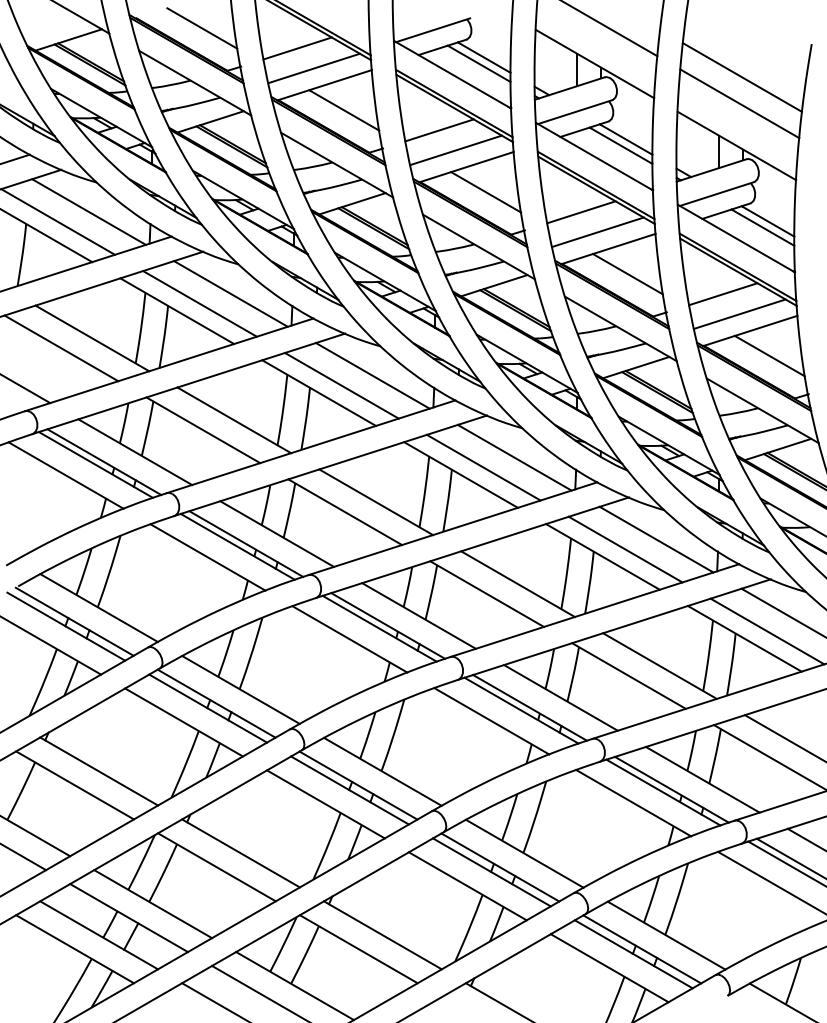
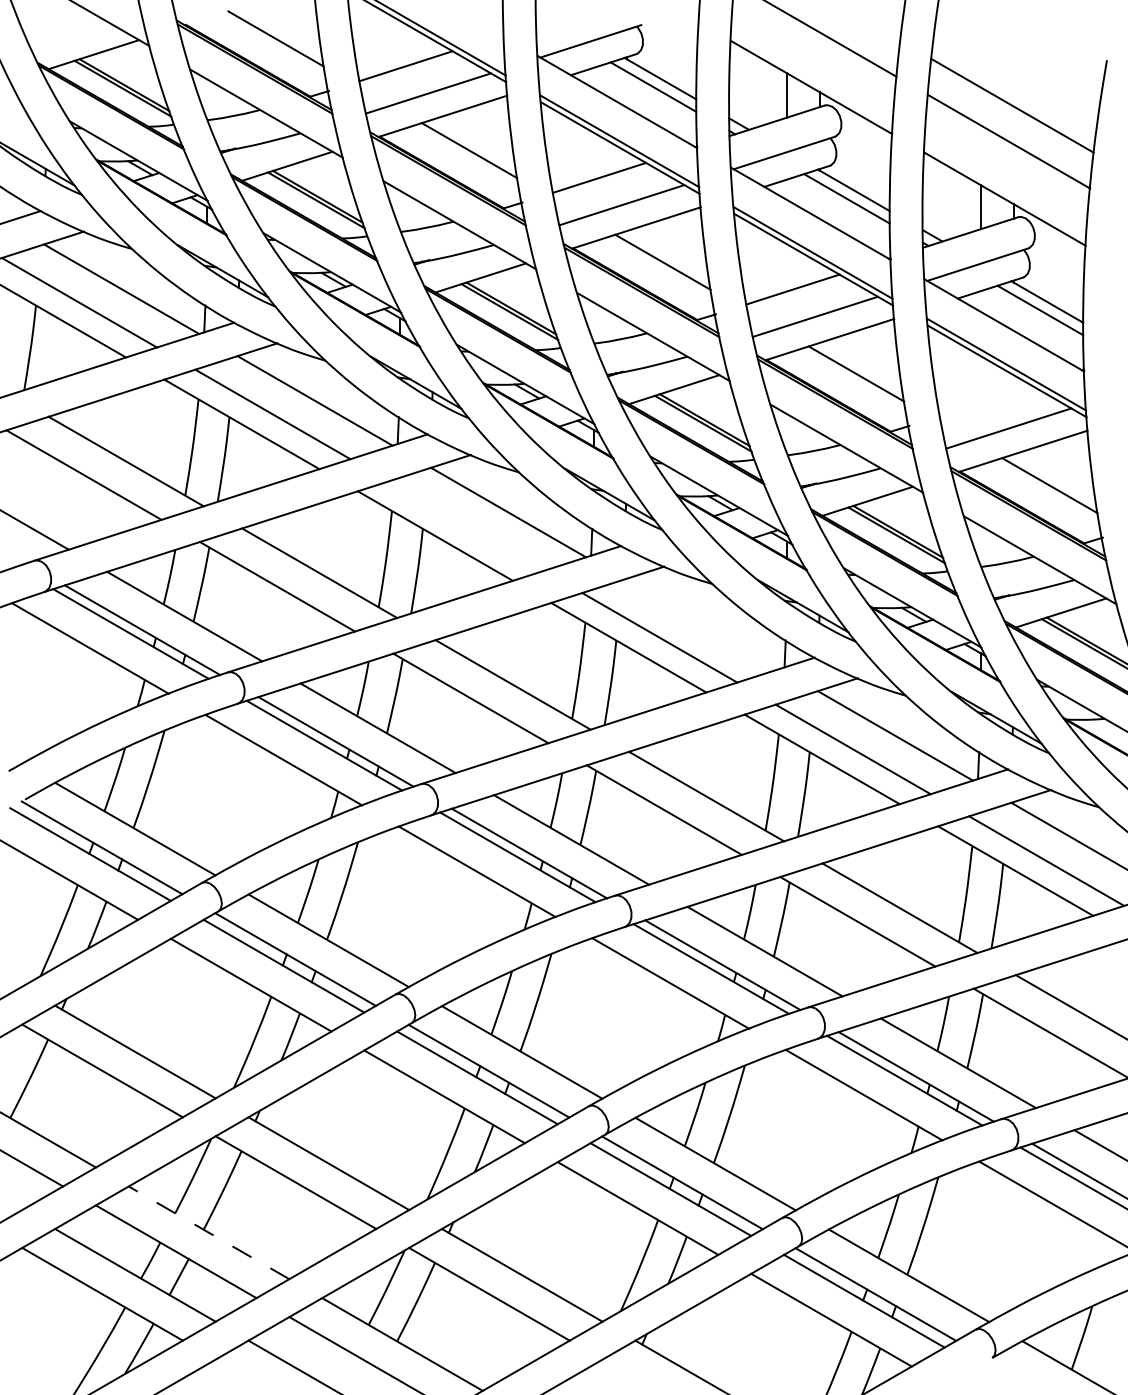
line: (723, 294) -> (986, 401), removed
line: (341, 385) -> (465, 525), removed
line: (514, 457) -> (701, 623), removed
line: (152, 903) -> (208, 1231), solid -> dashed

